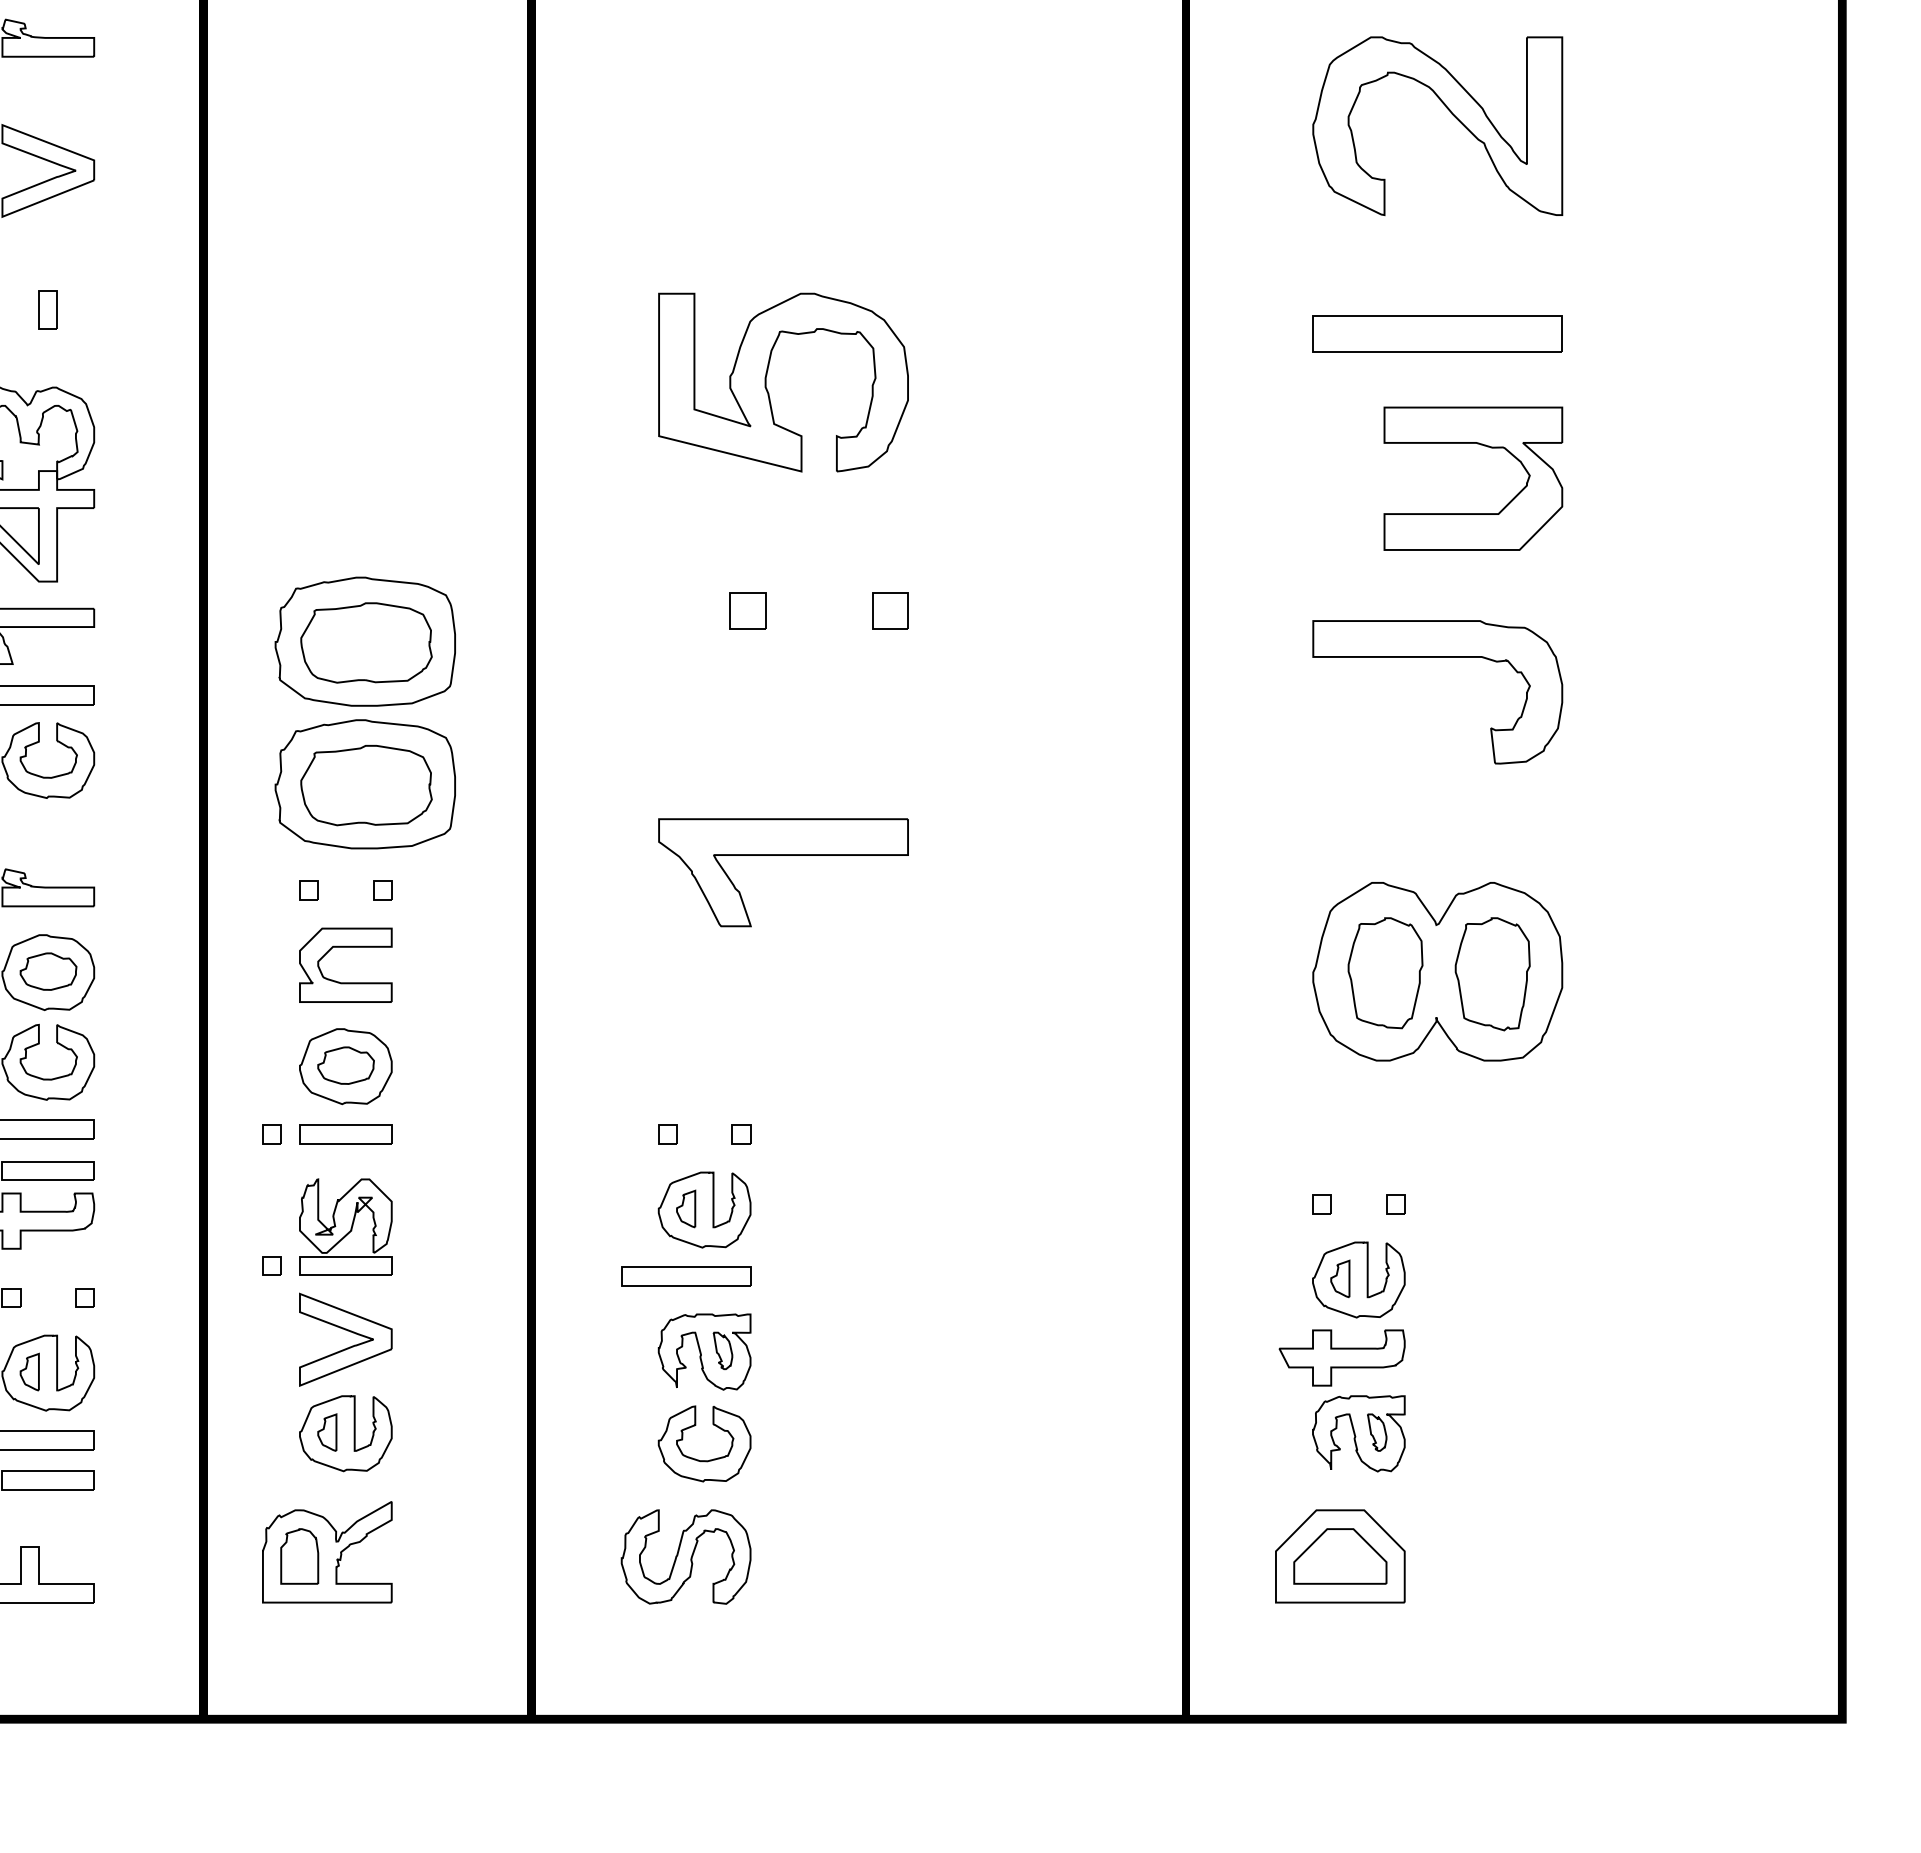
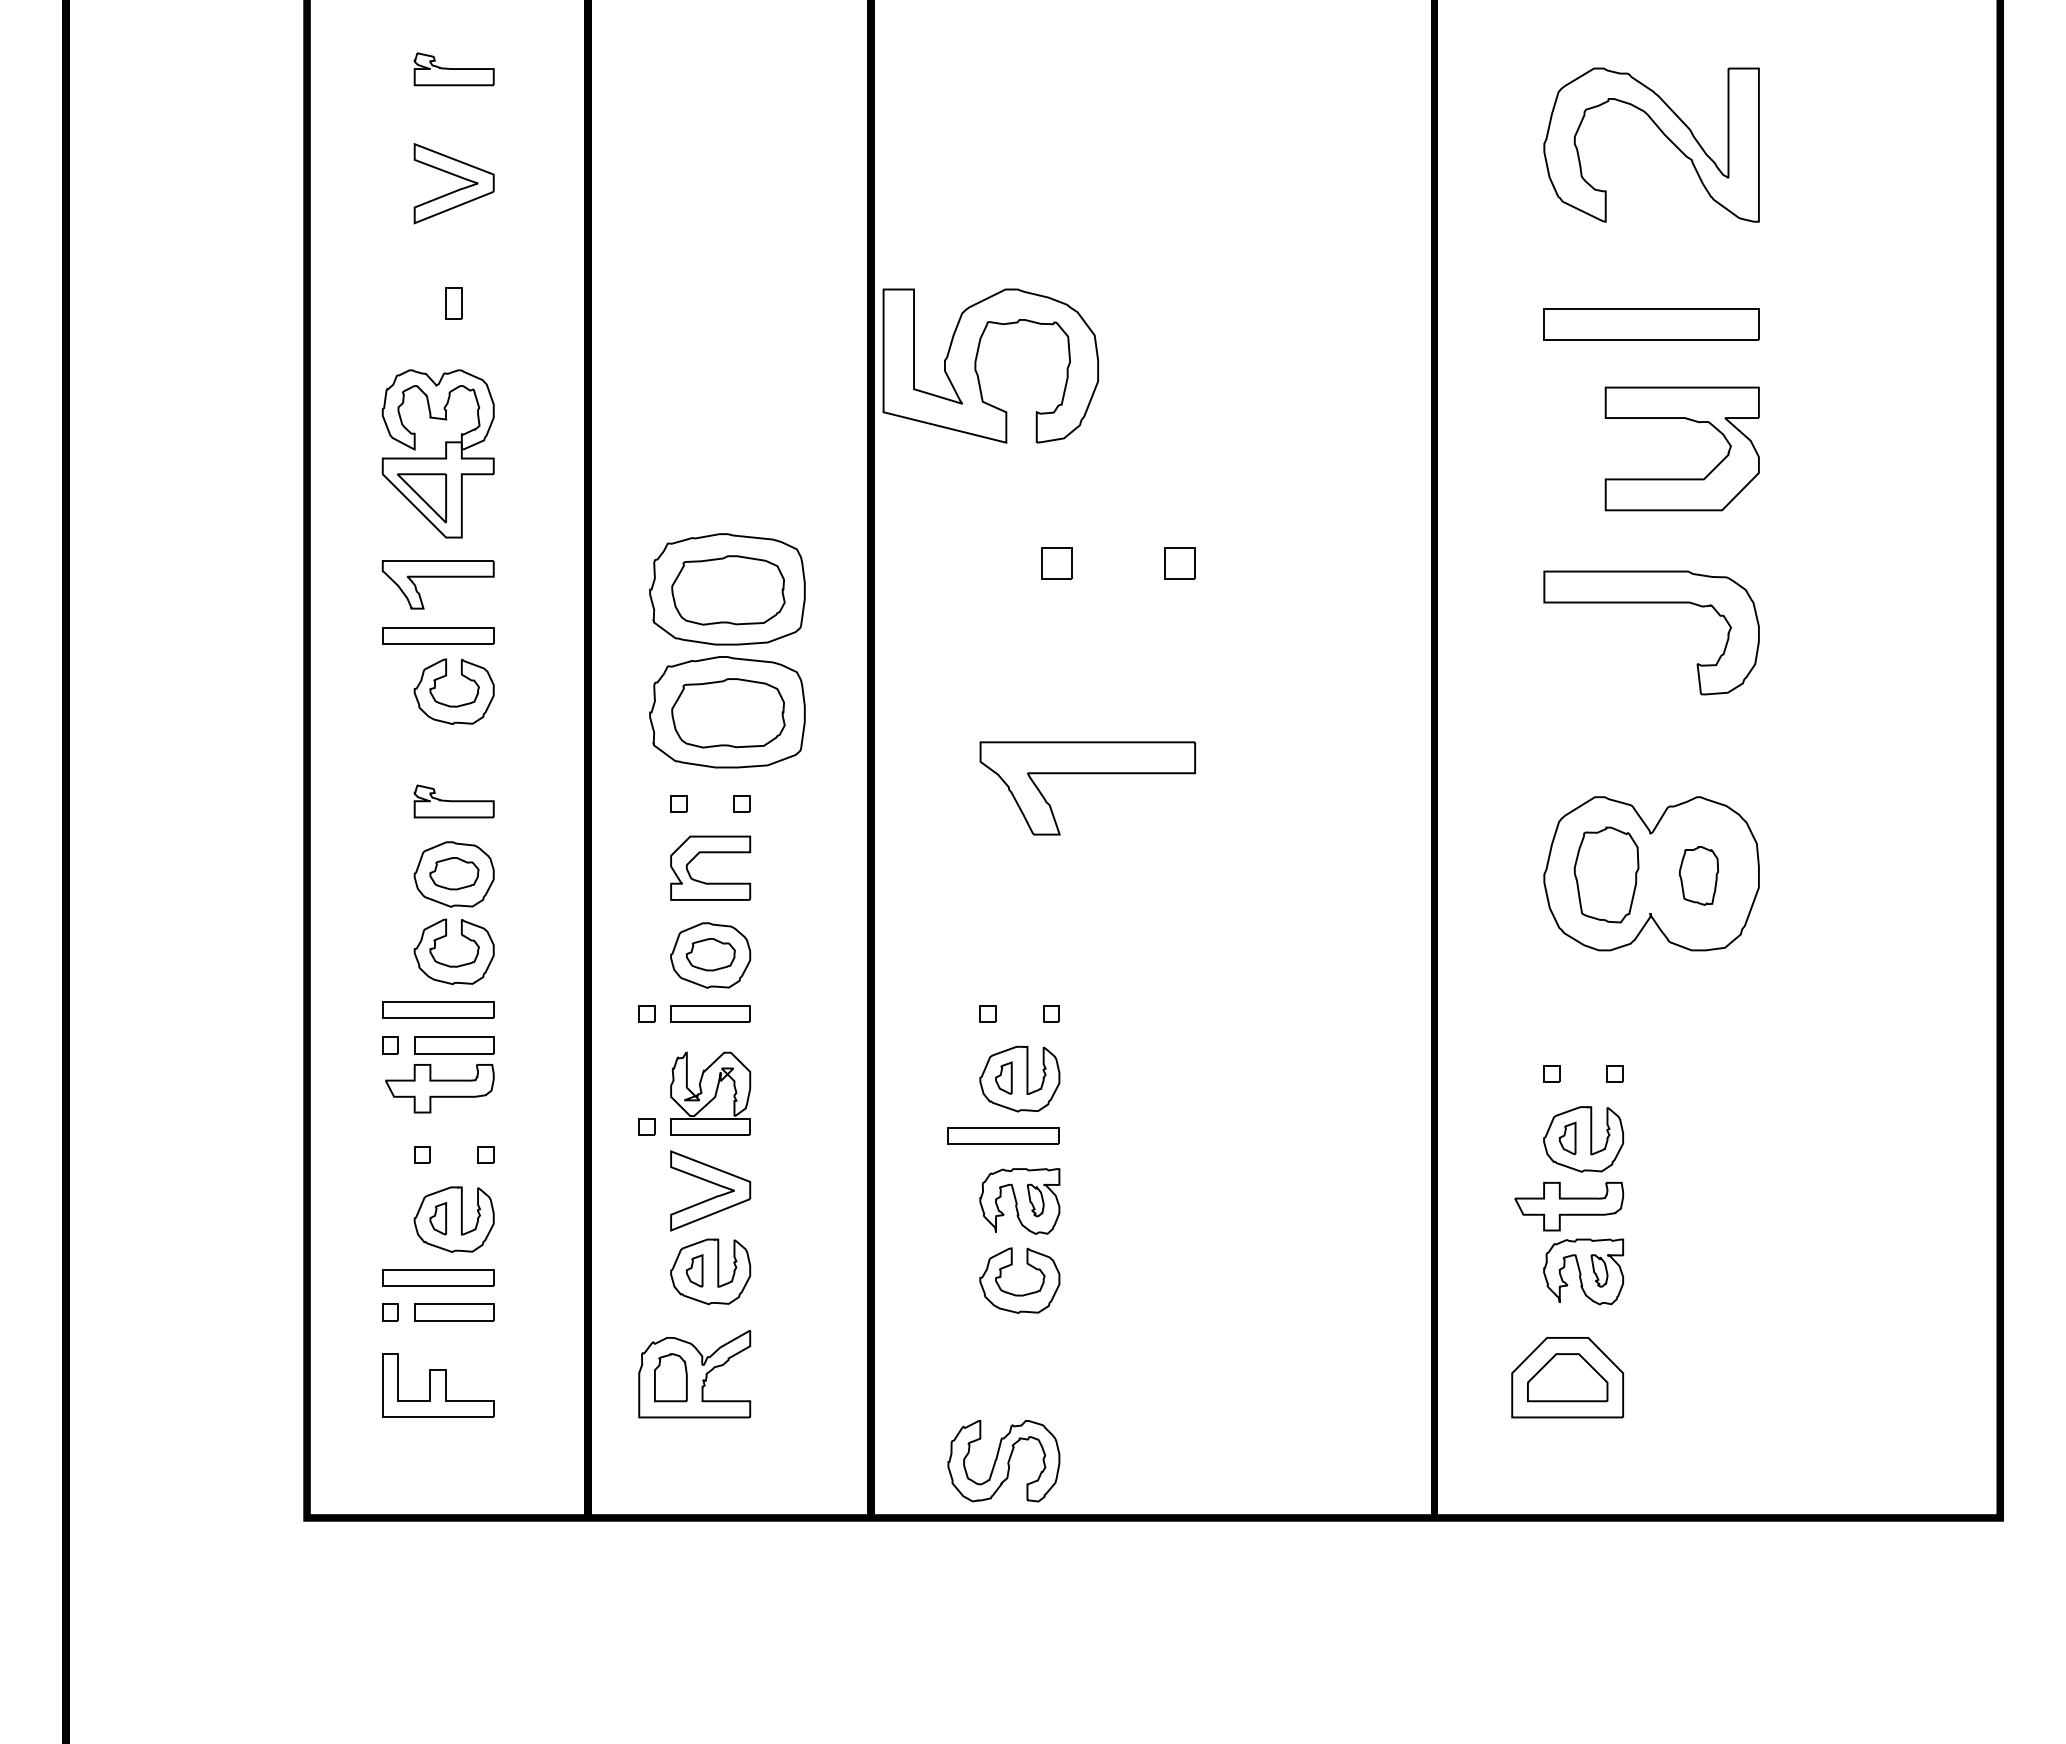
part: (766, 381) -> (976, 365), moved
part: (1492, 973) -> (1698, 875), size x0.6
part: (685, 1557) -> (1003, 1461), moved

